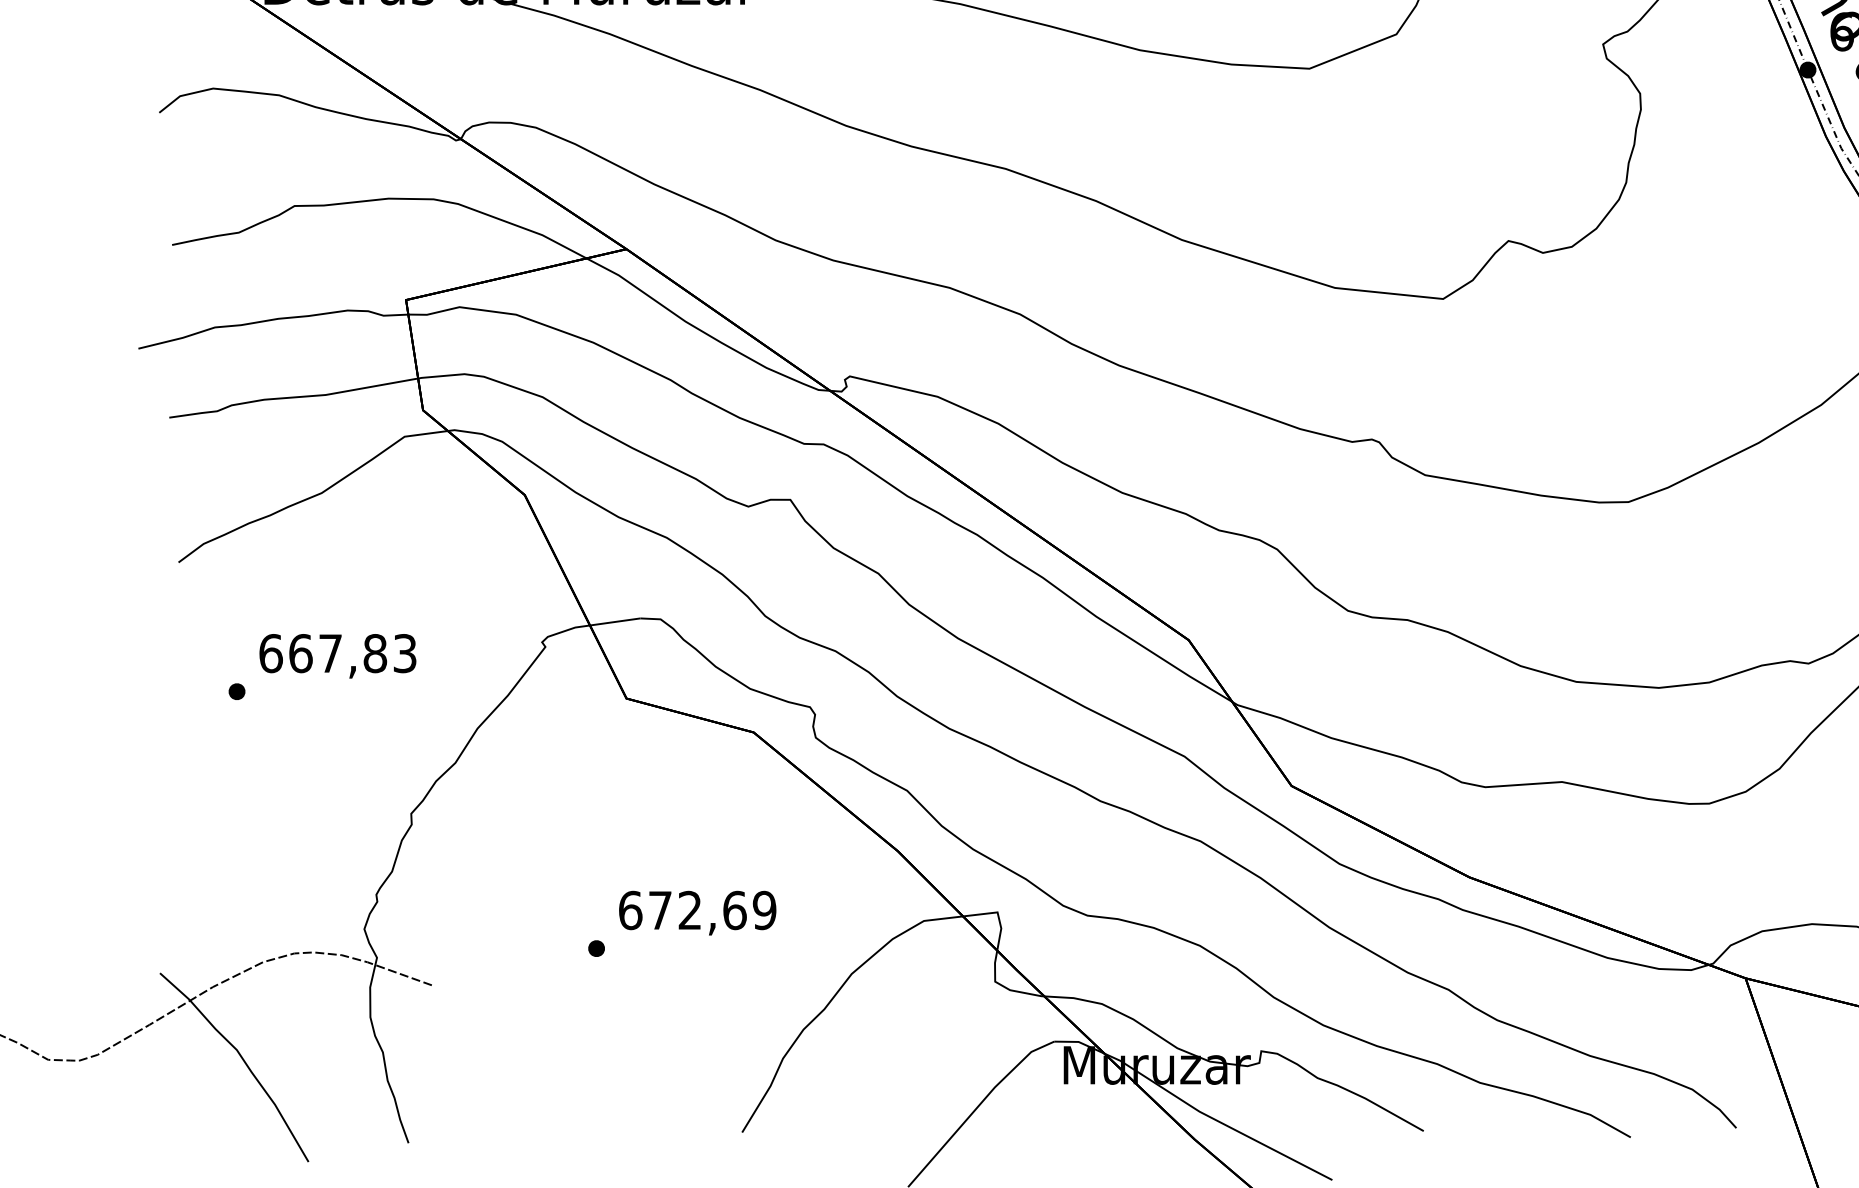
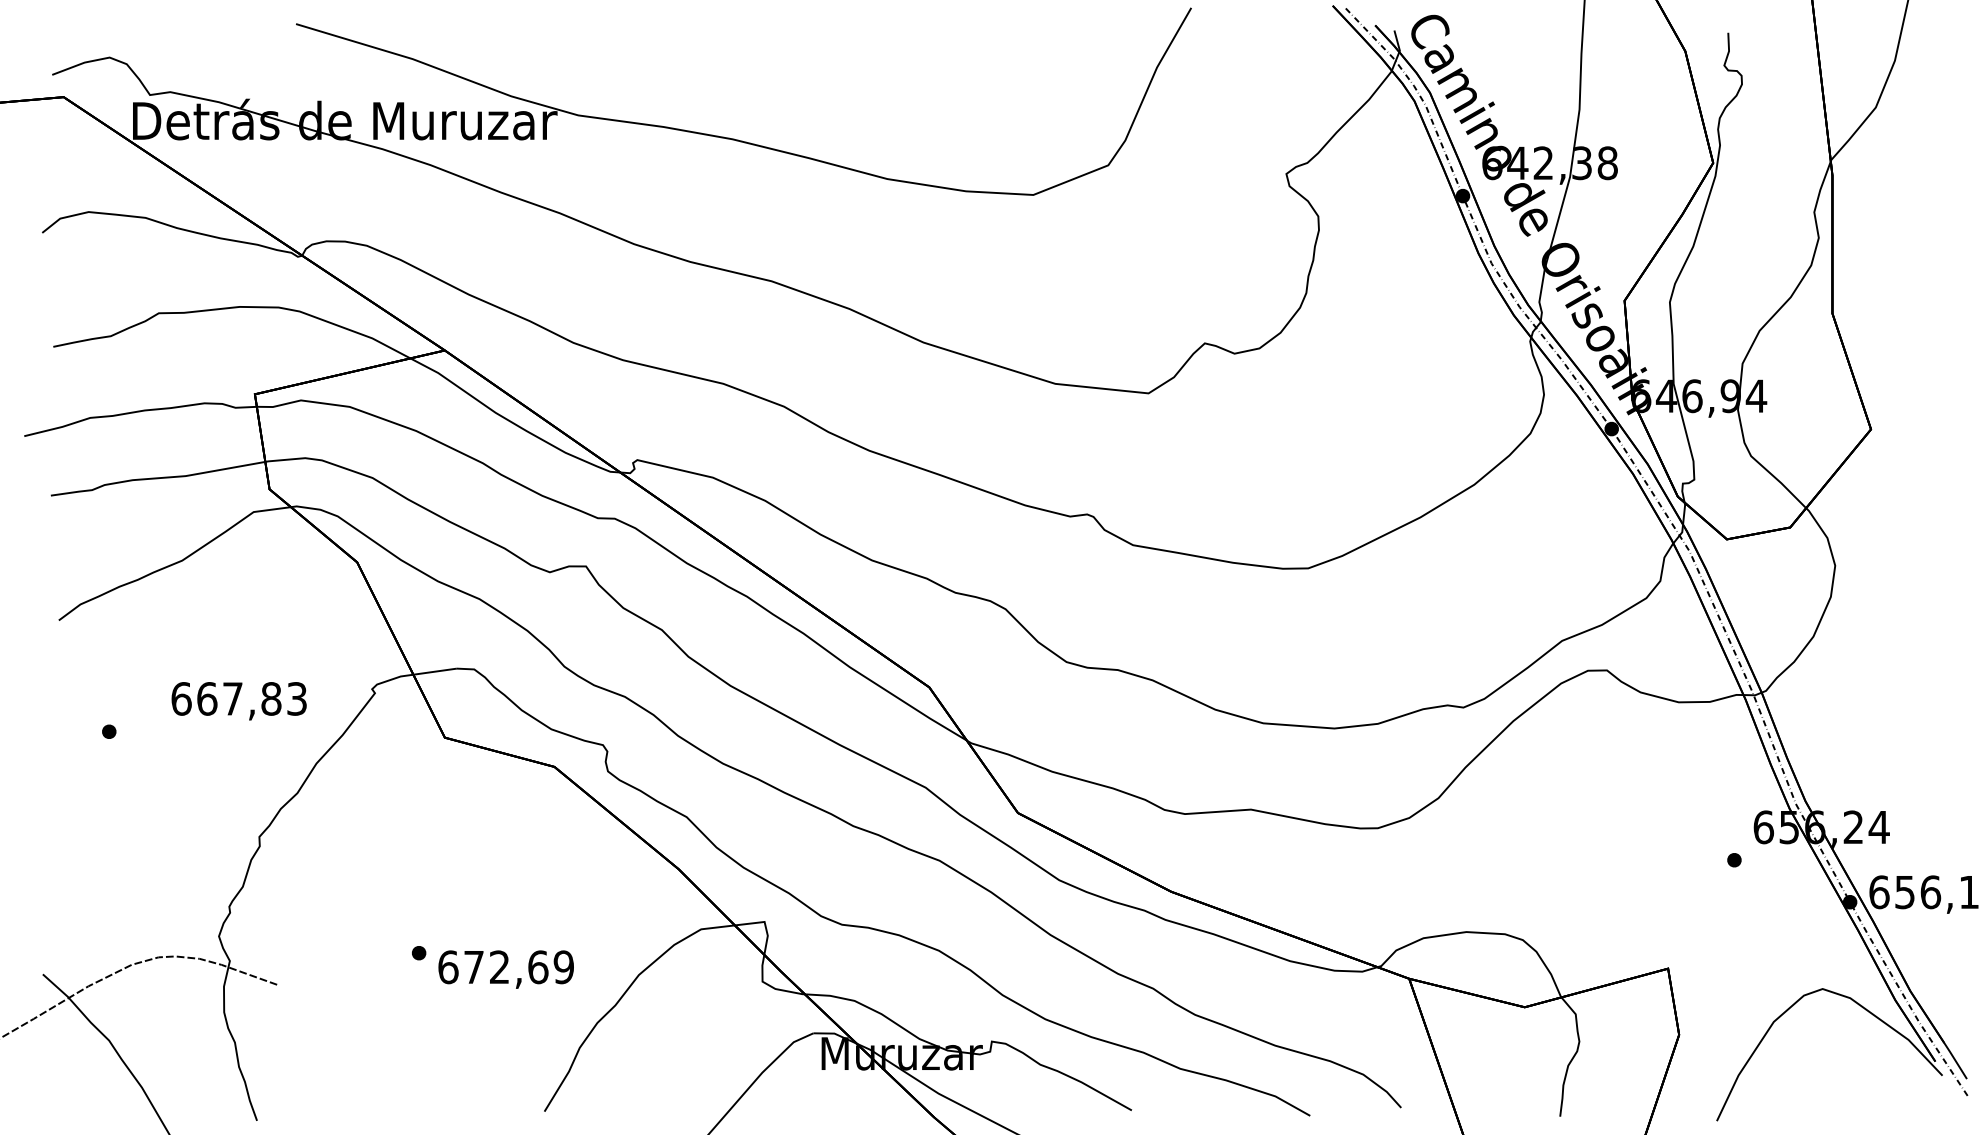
text: (337, 656) -> (238, 701), moved
text: (696, 913) -> (505, 969), moved

